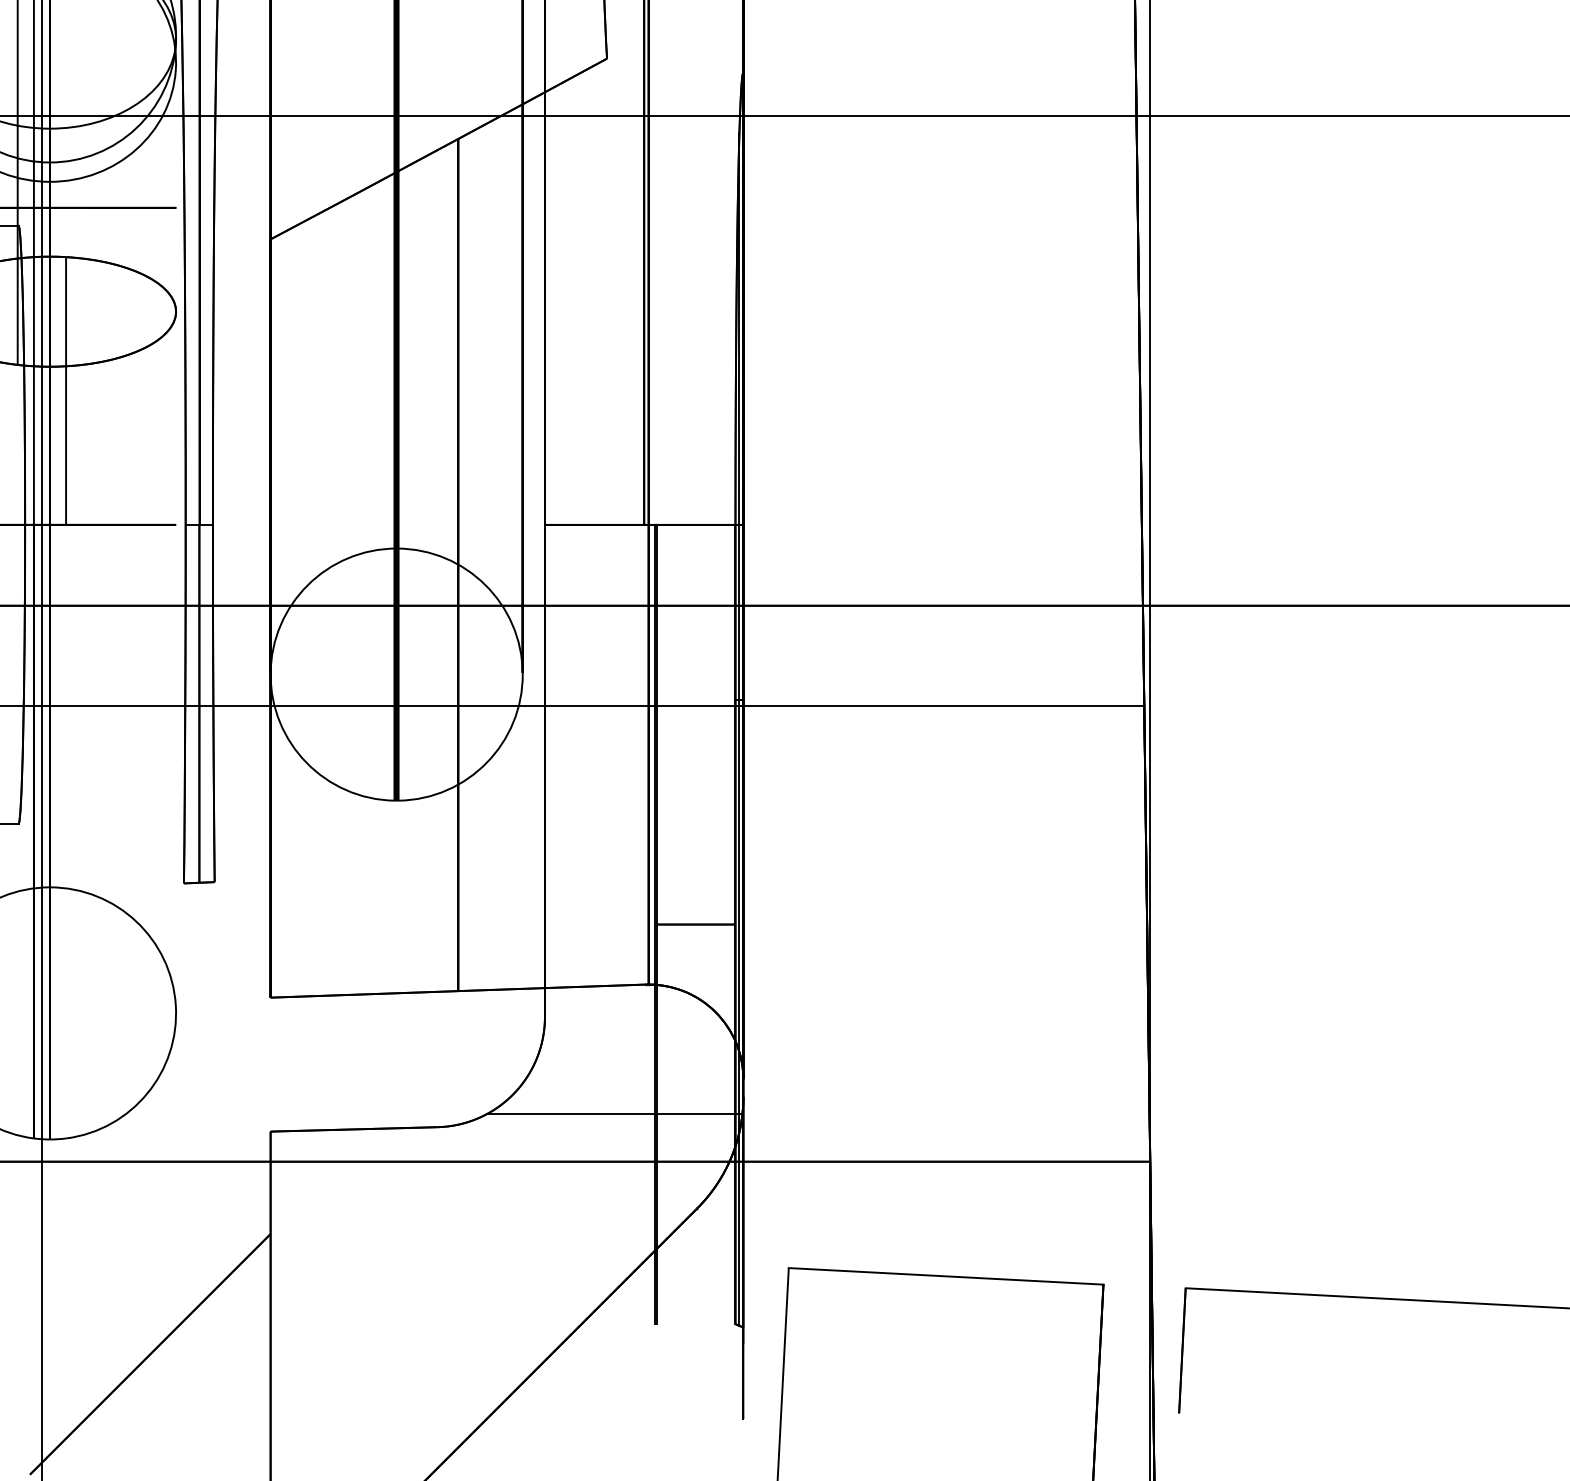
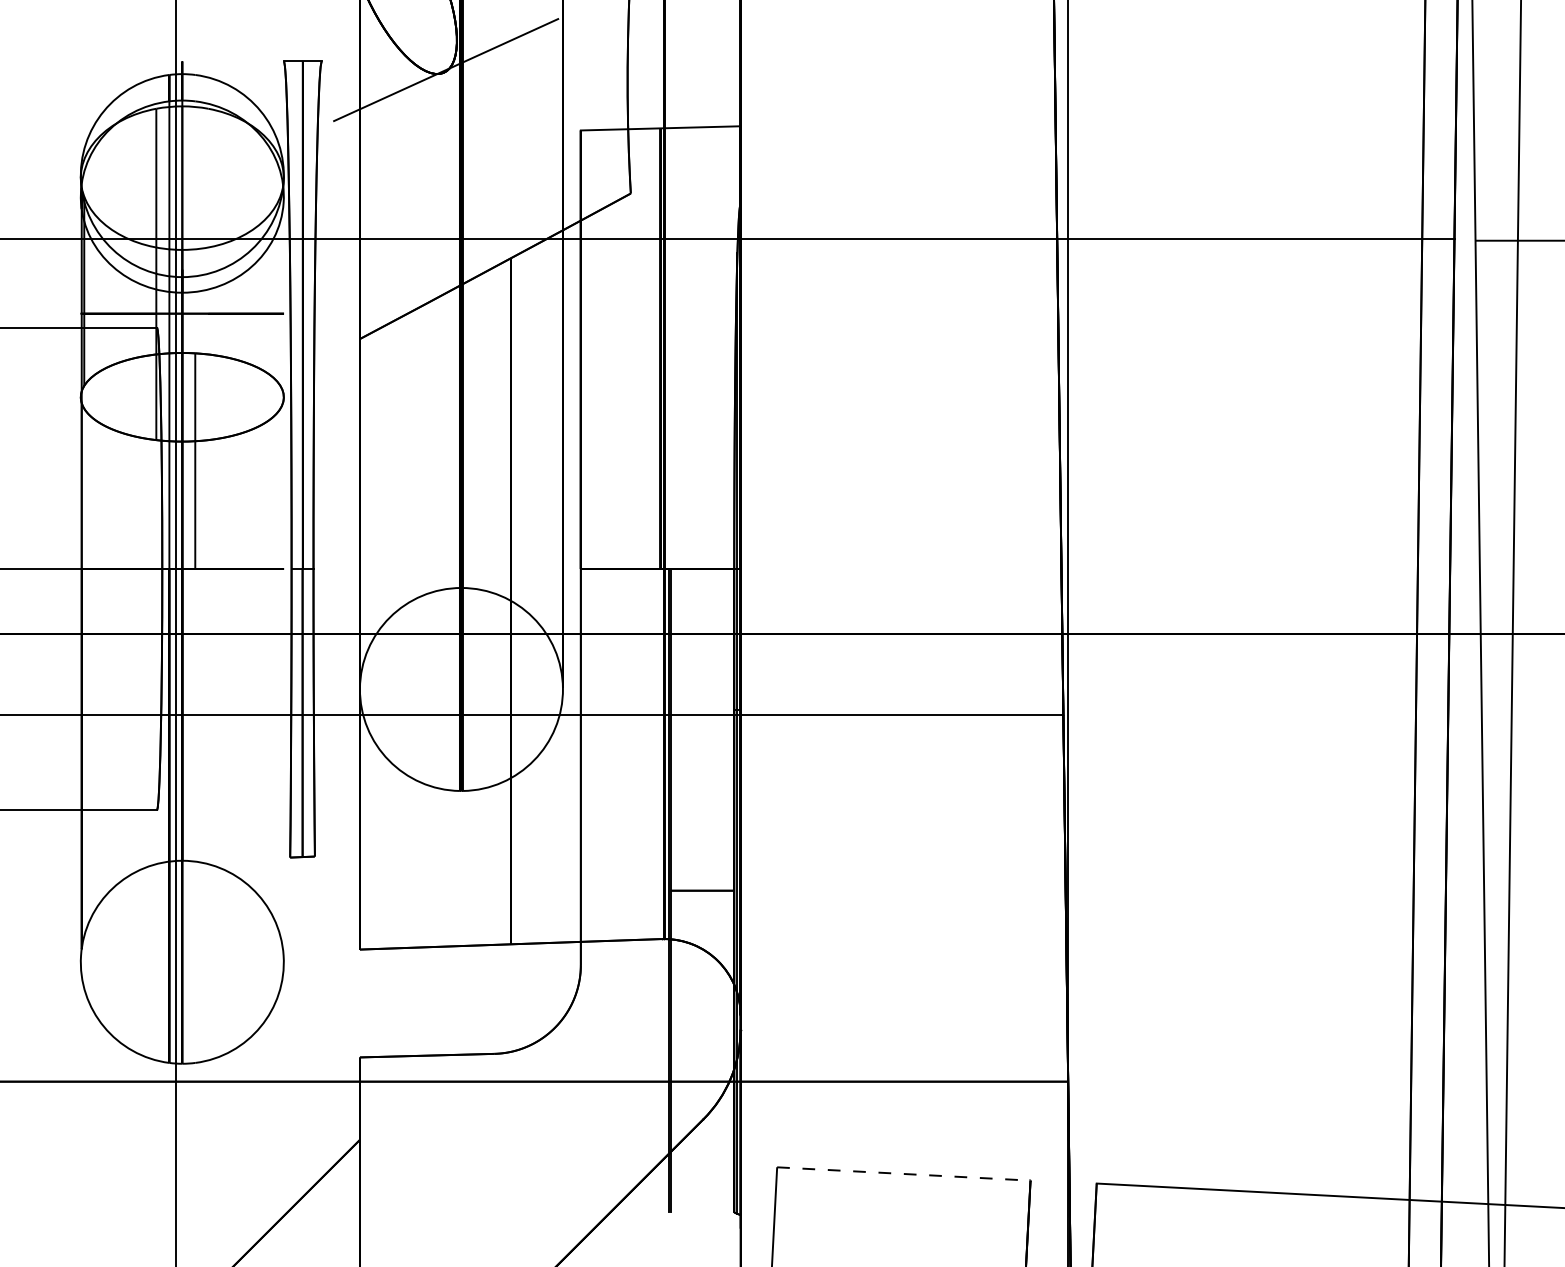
line: (614, 1114) -> (636, 1043), removed
line: (945, 1275) -> (903, 1173), solid -> dashed

